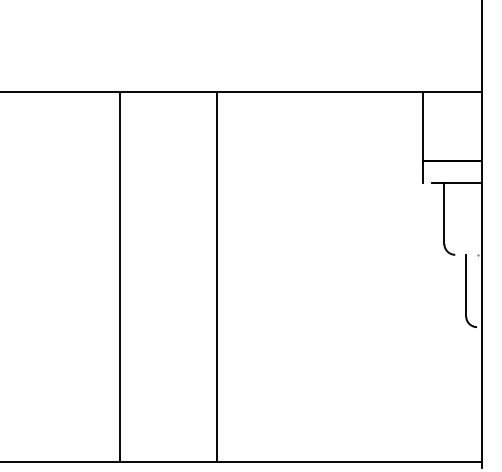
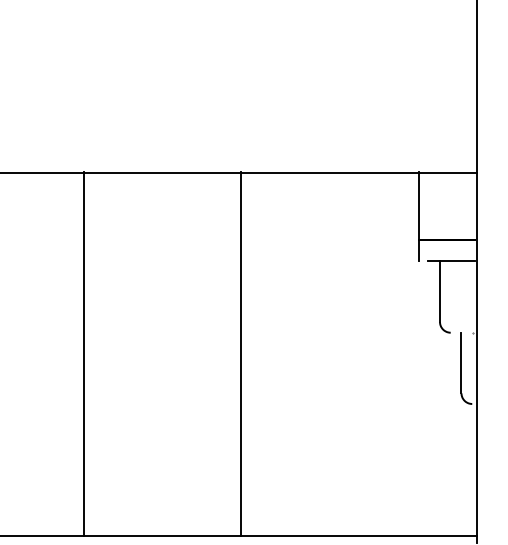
line: (119, 275) -> (83, 353), moved
line: (216, 275) -> (240, 353), moved

